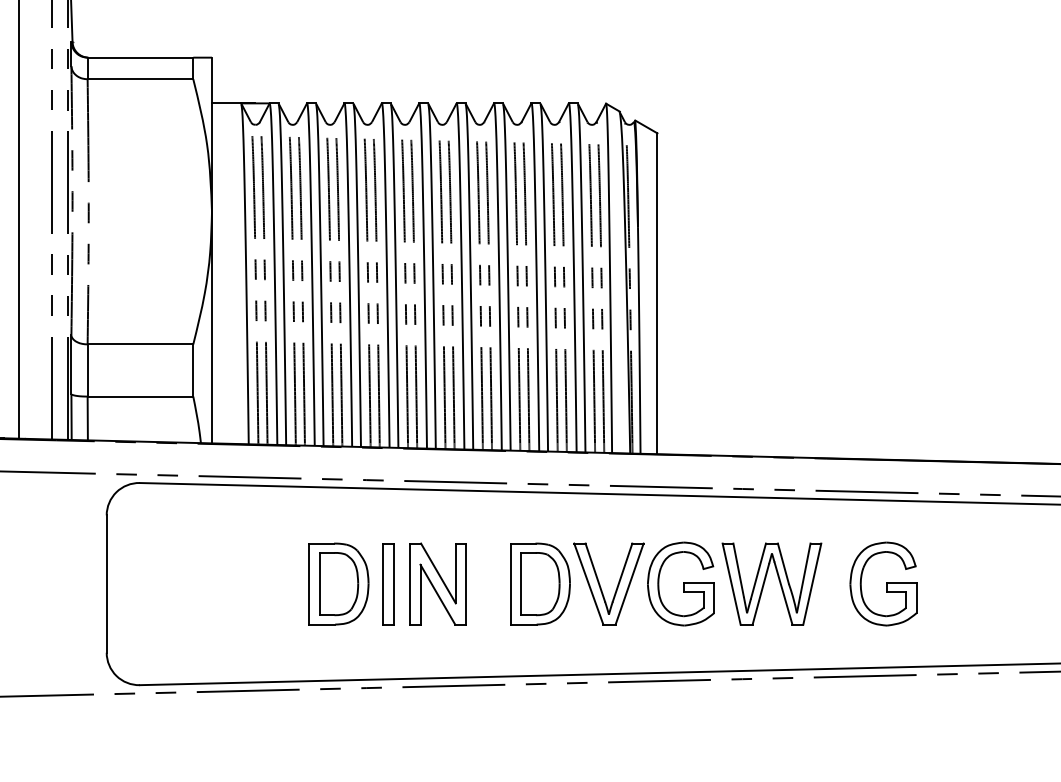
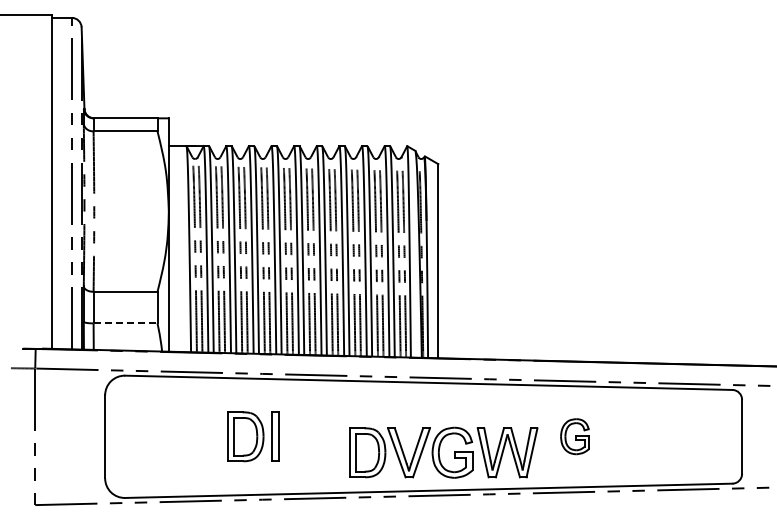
line: (140, 396) -> (125, 323), solid -> dashed
part: (437, 583) -> (305, 436), removed
part: (666, 583) -> (443, 452), moved
part: (882, 583) -> (574, 436), size x0.7

